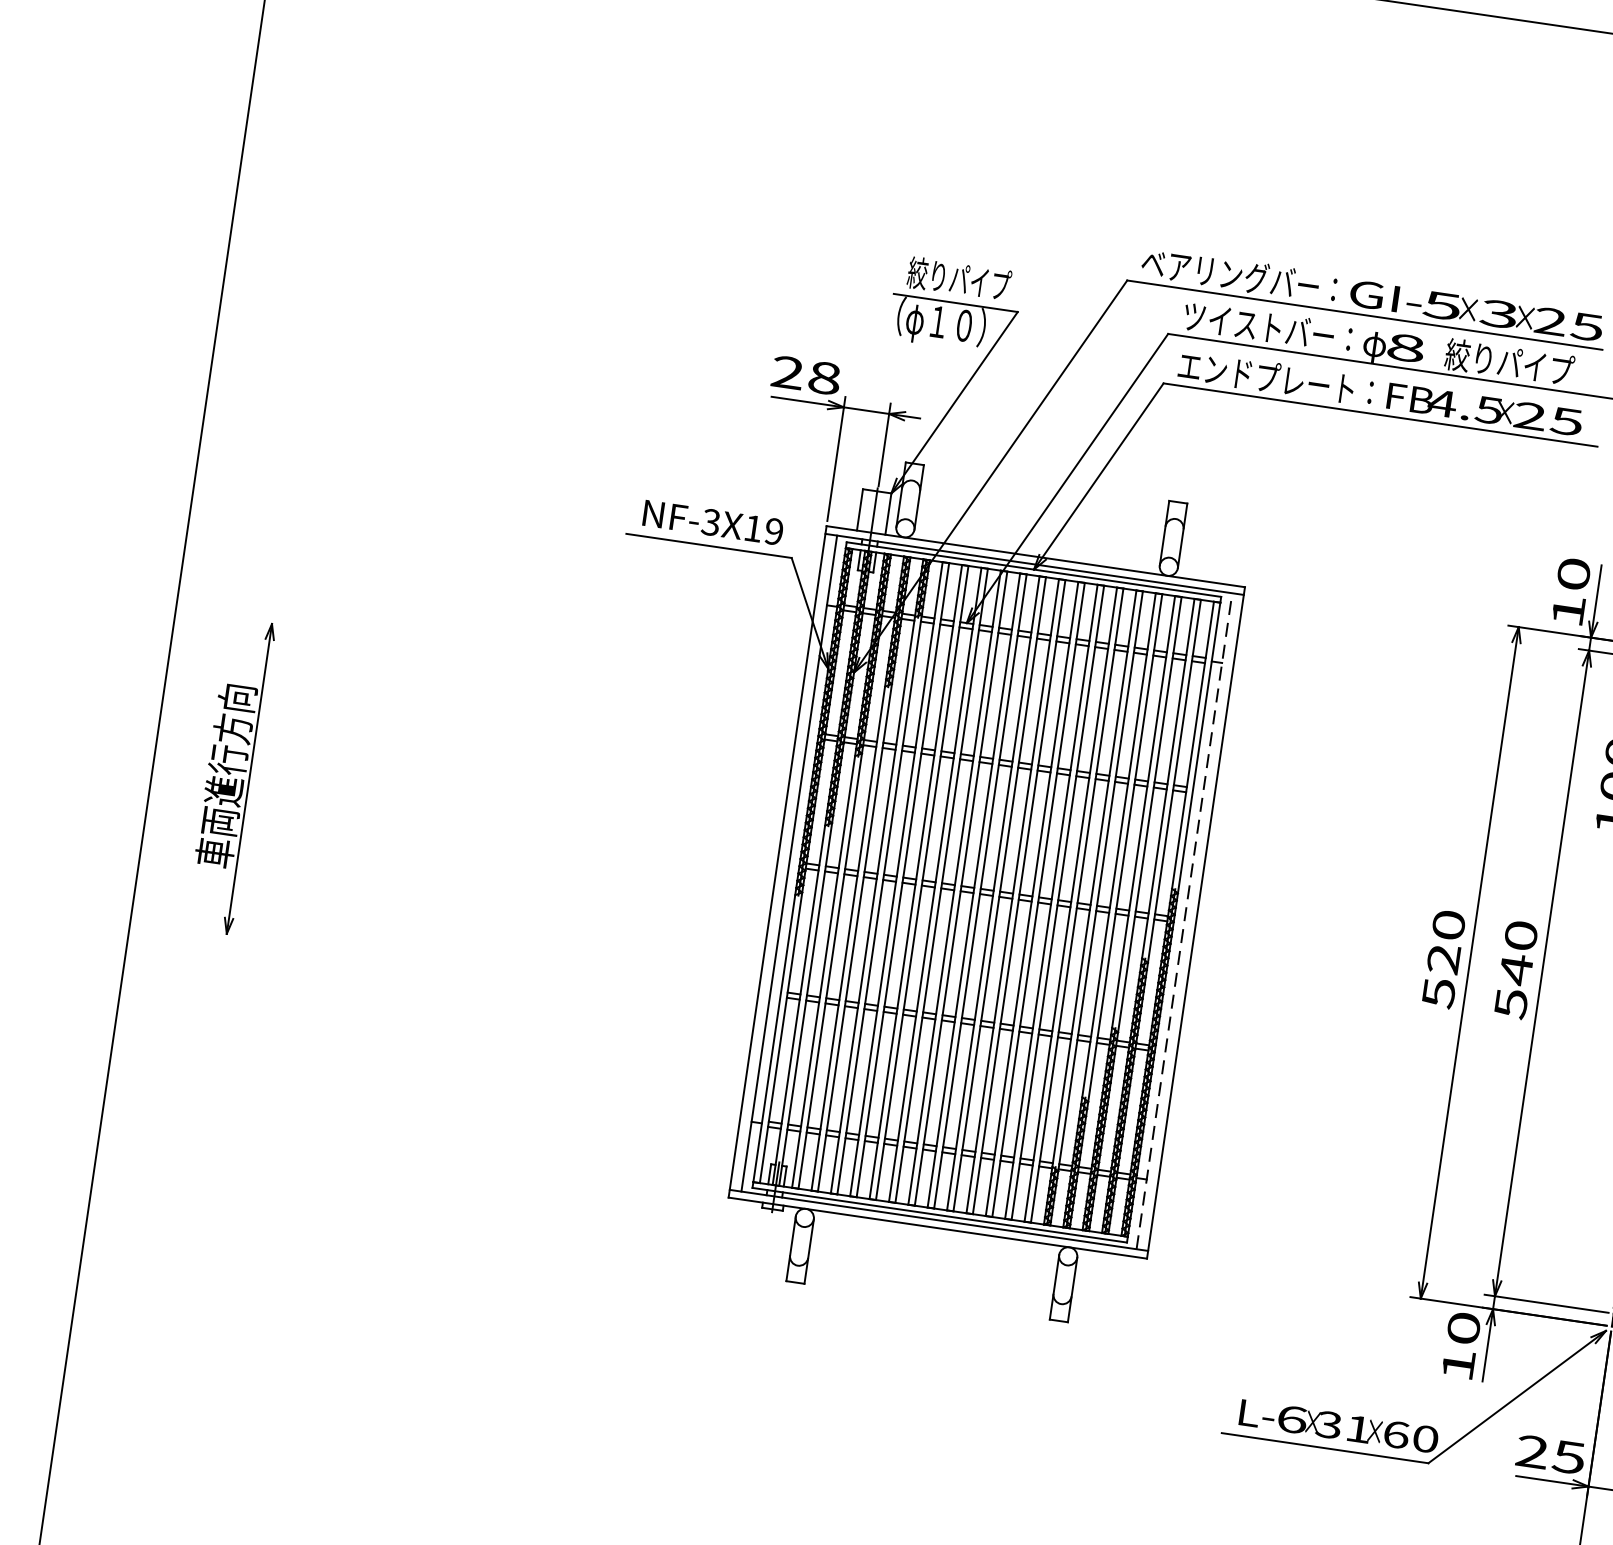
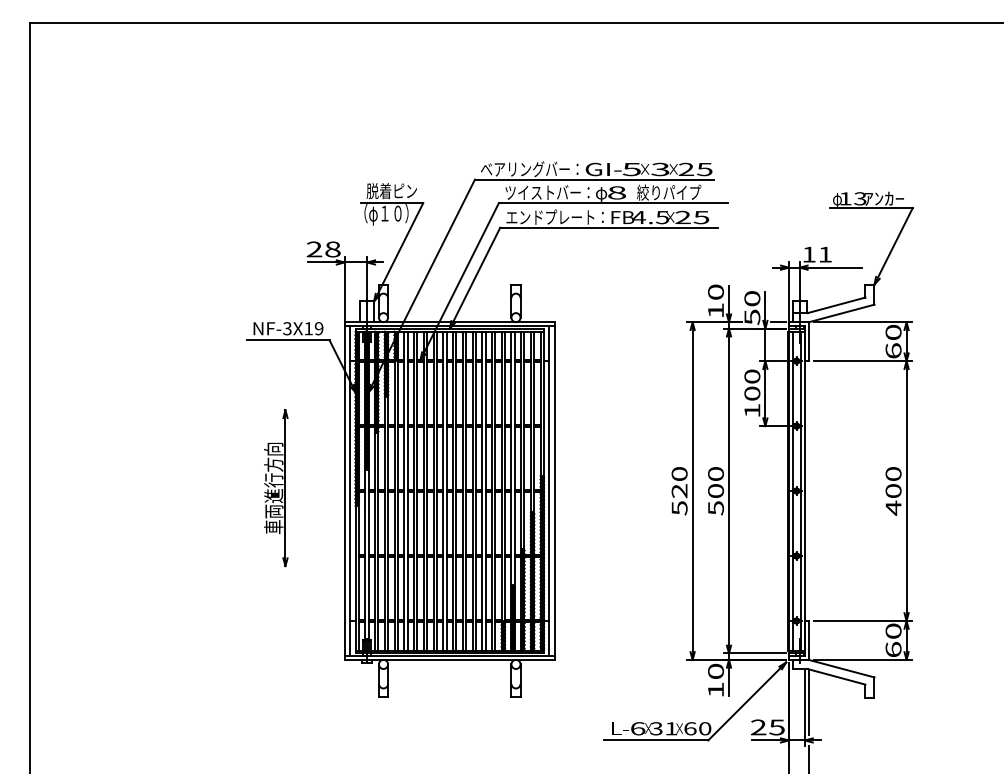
text: (957, 279) -> (391, 191), 絞りパイプ -> 脱着ピン
part: (231, 776) -> (276, 488), moved
line: (1185, 922) -> (549, 491), dashed -> solid
text: (1515, 968) -> (715, 490), 540 -> 500

